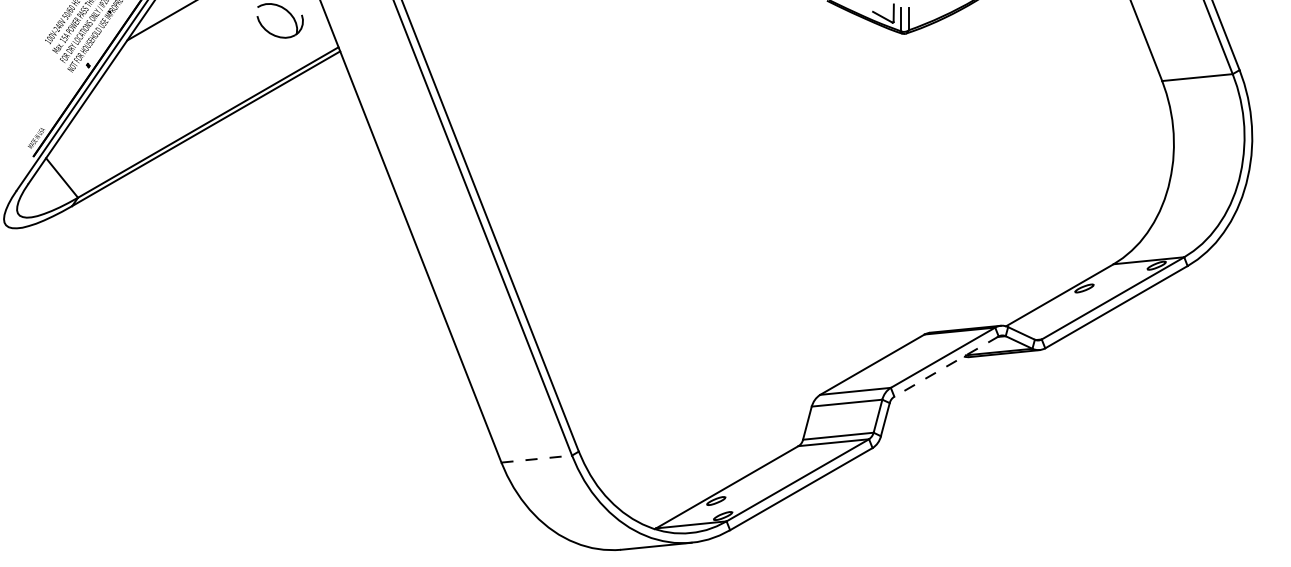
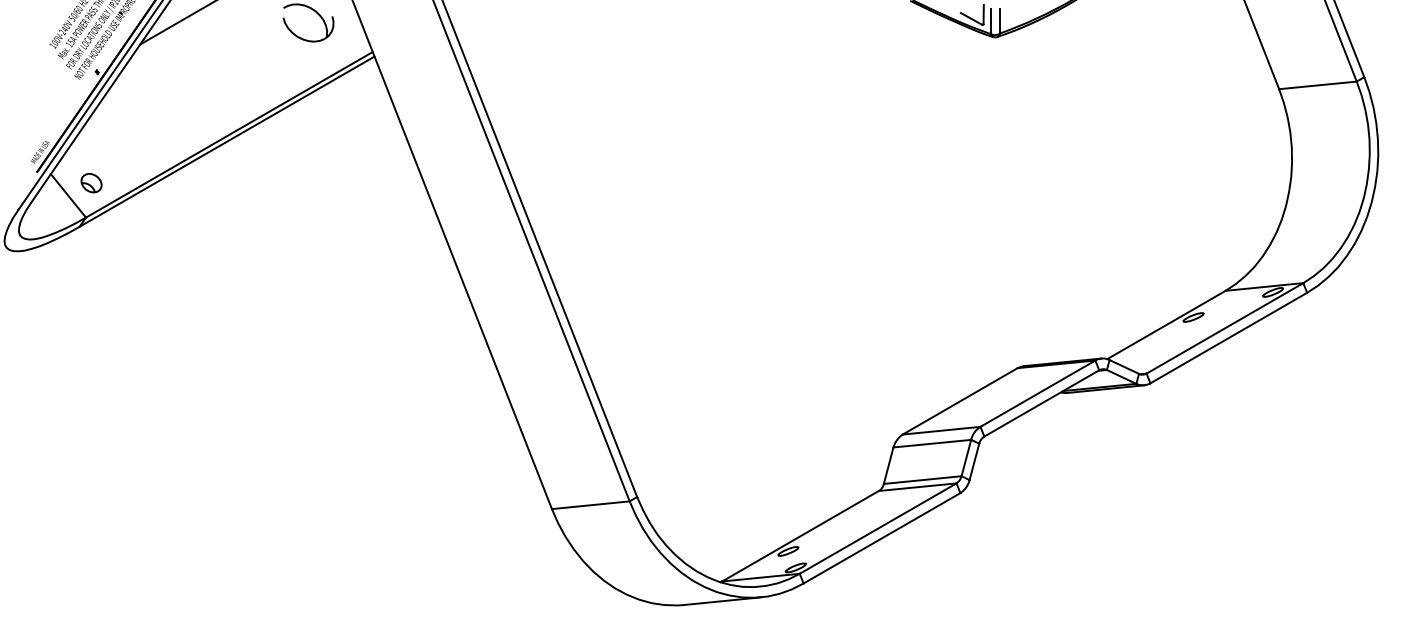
part: (83, 166) -> (92, 183), added
line: (946, 366) -> (1041, 403), dashed -> solid
line: (537, 459) -> (591, 505), dashed -> solid

